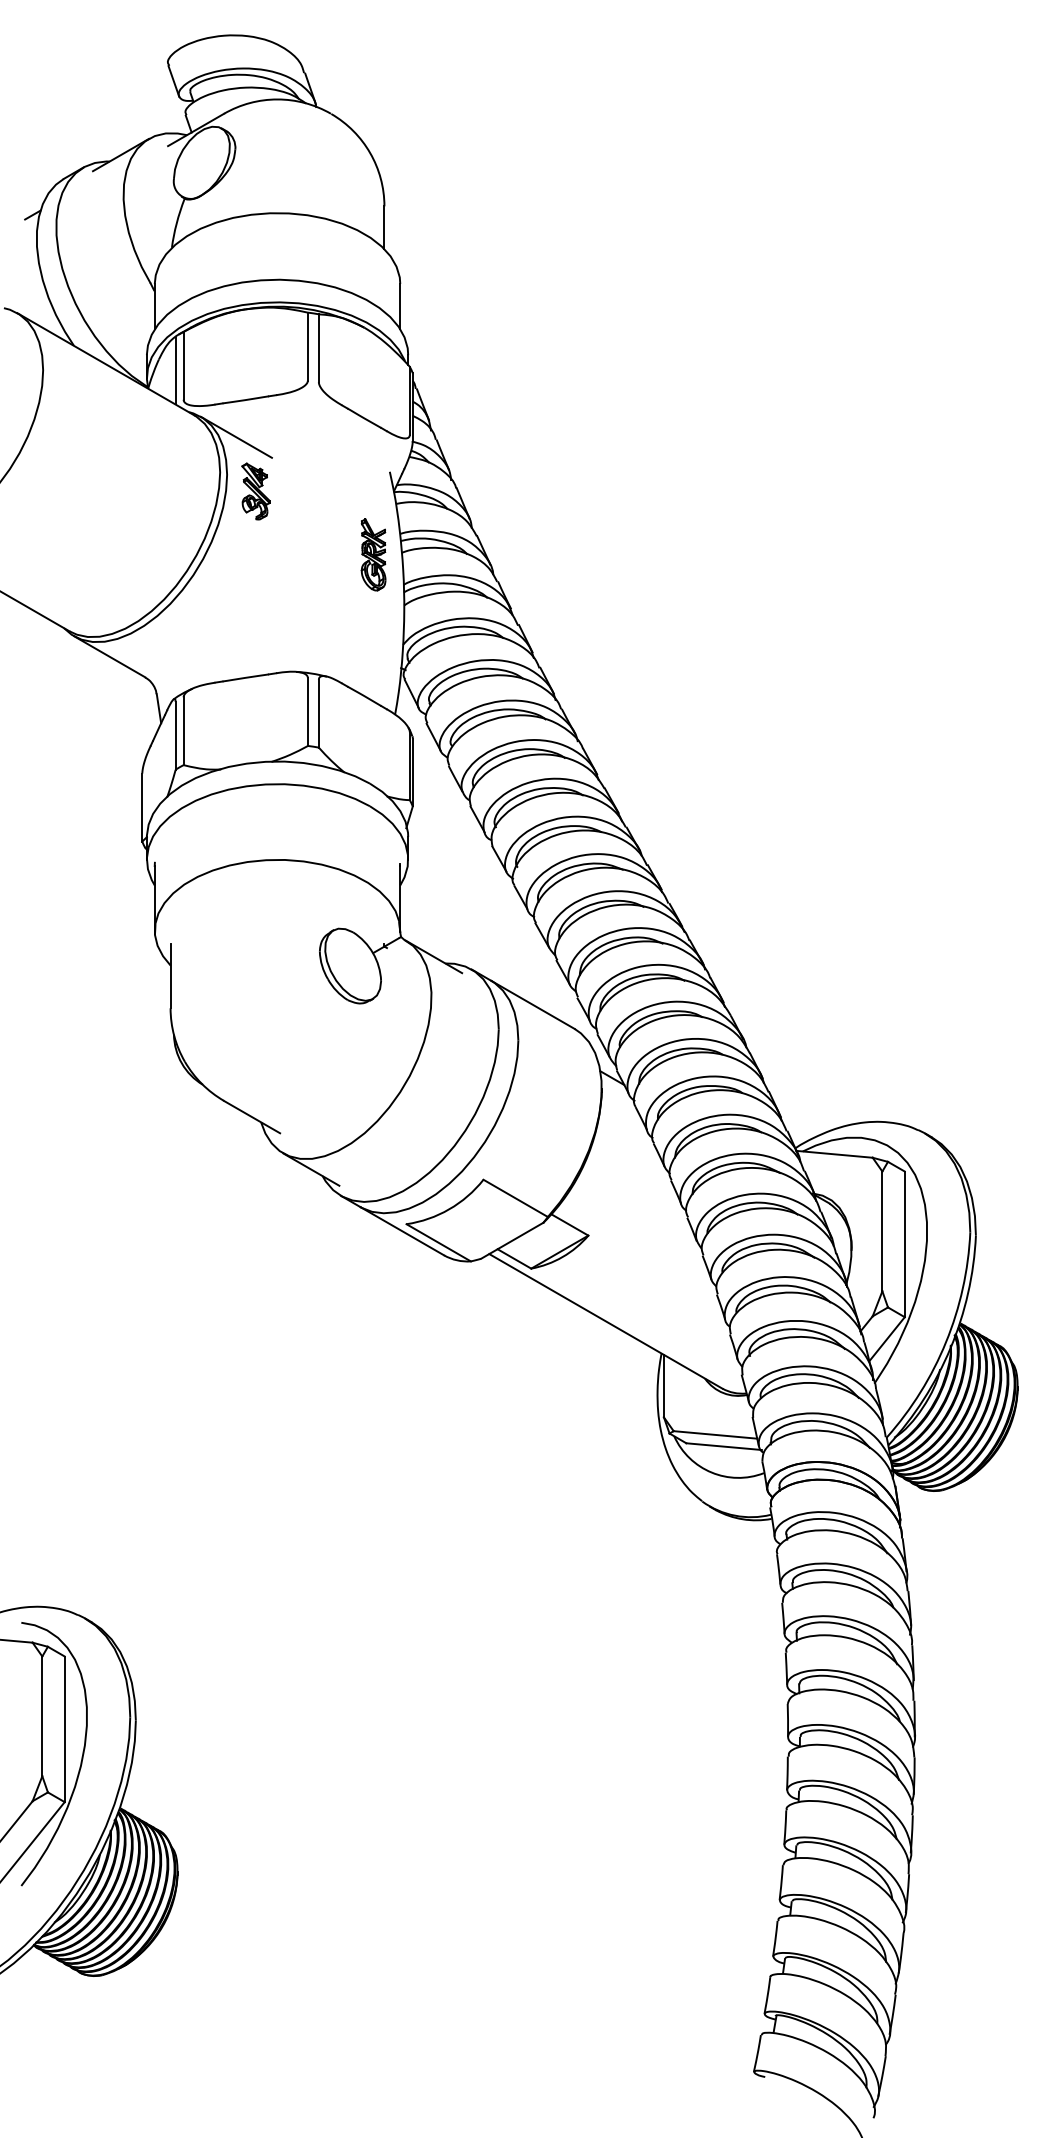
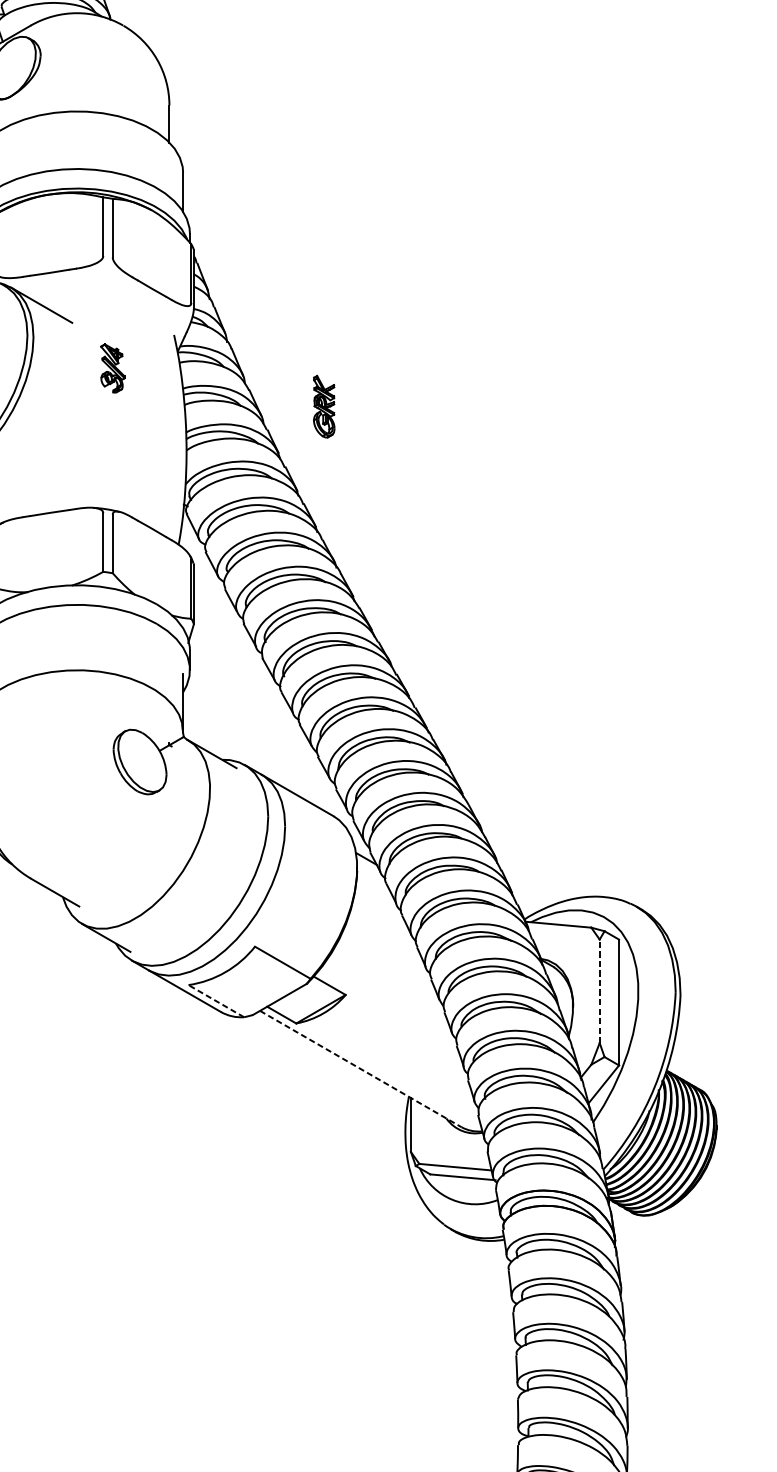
part: (255, 491) -> (112, 368), moved
part: (373, 554) -> (324, 406), moved
line: (882, 1231) -> (599, 991), solid -> dashed
line: (438, 1242) -> (216, 1000), solid -> dashed
line: (605, 1321) -> (360, 1069), solid -> dashed

